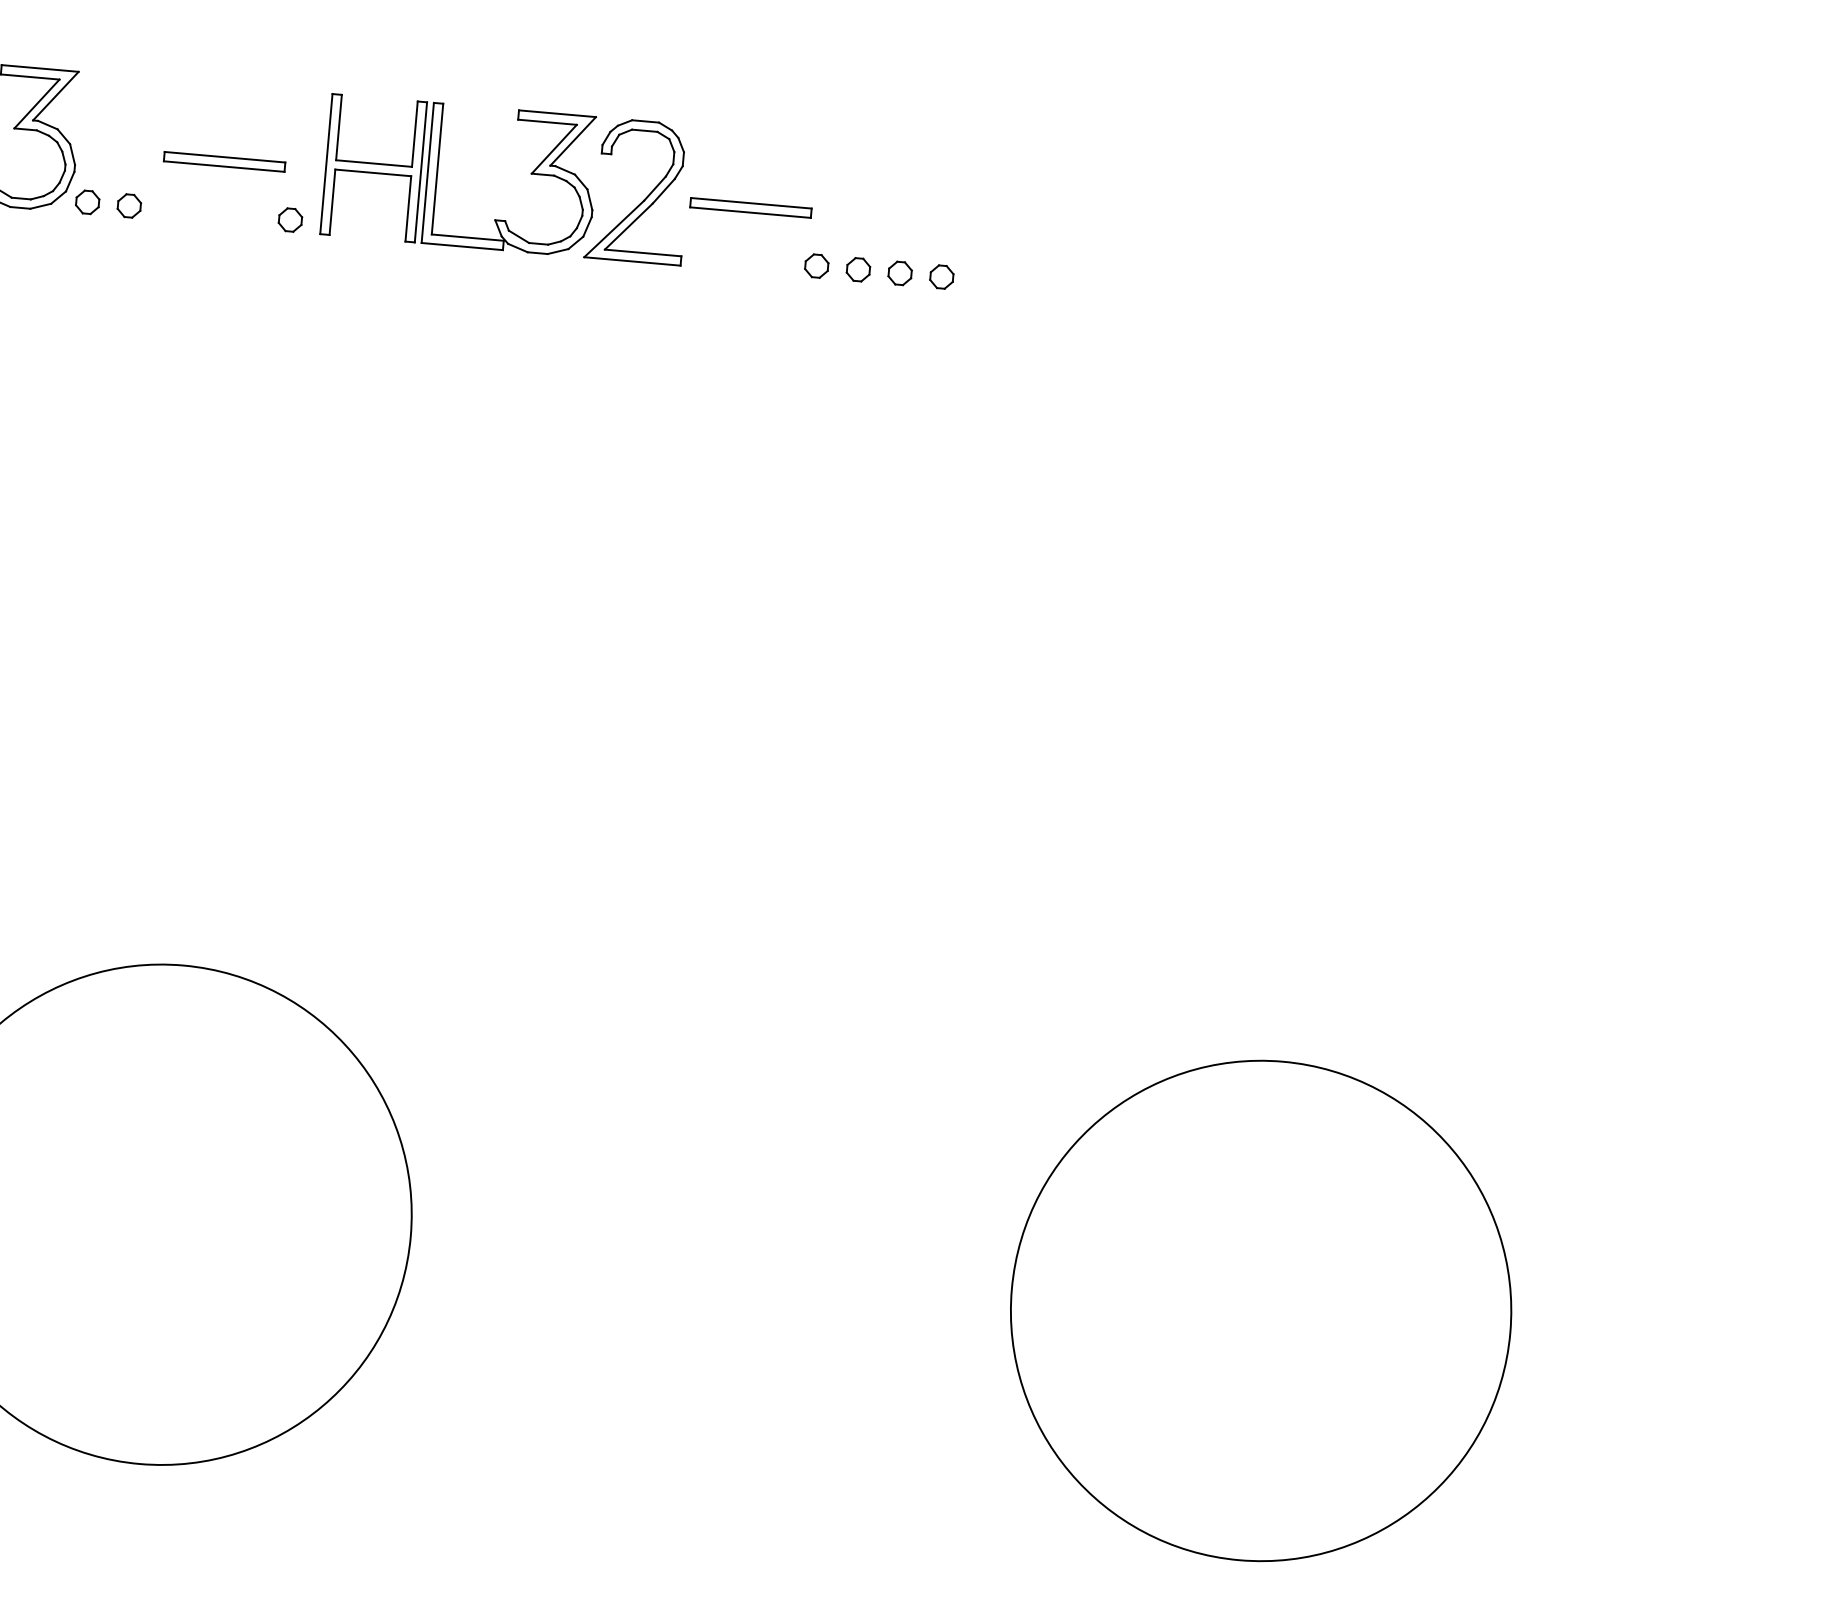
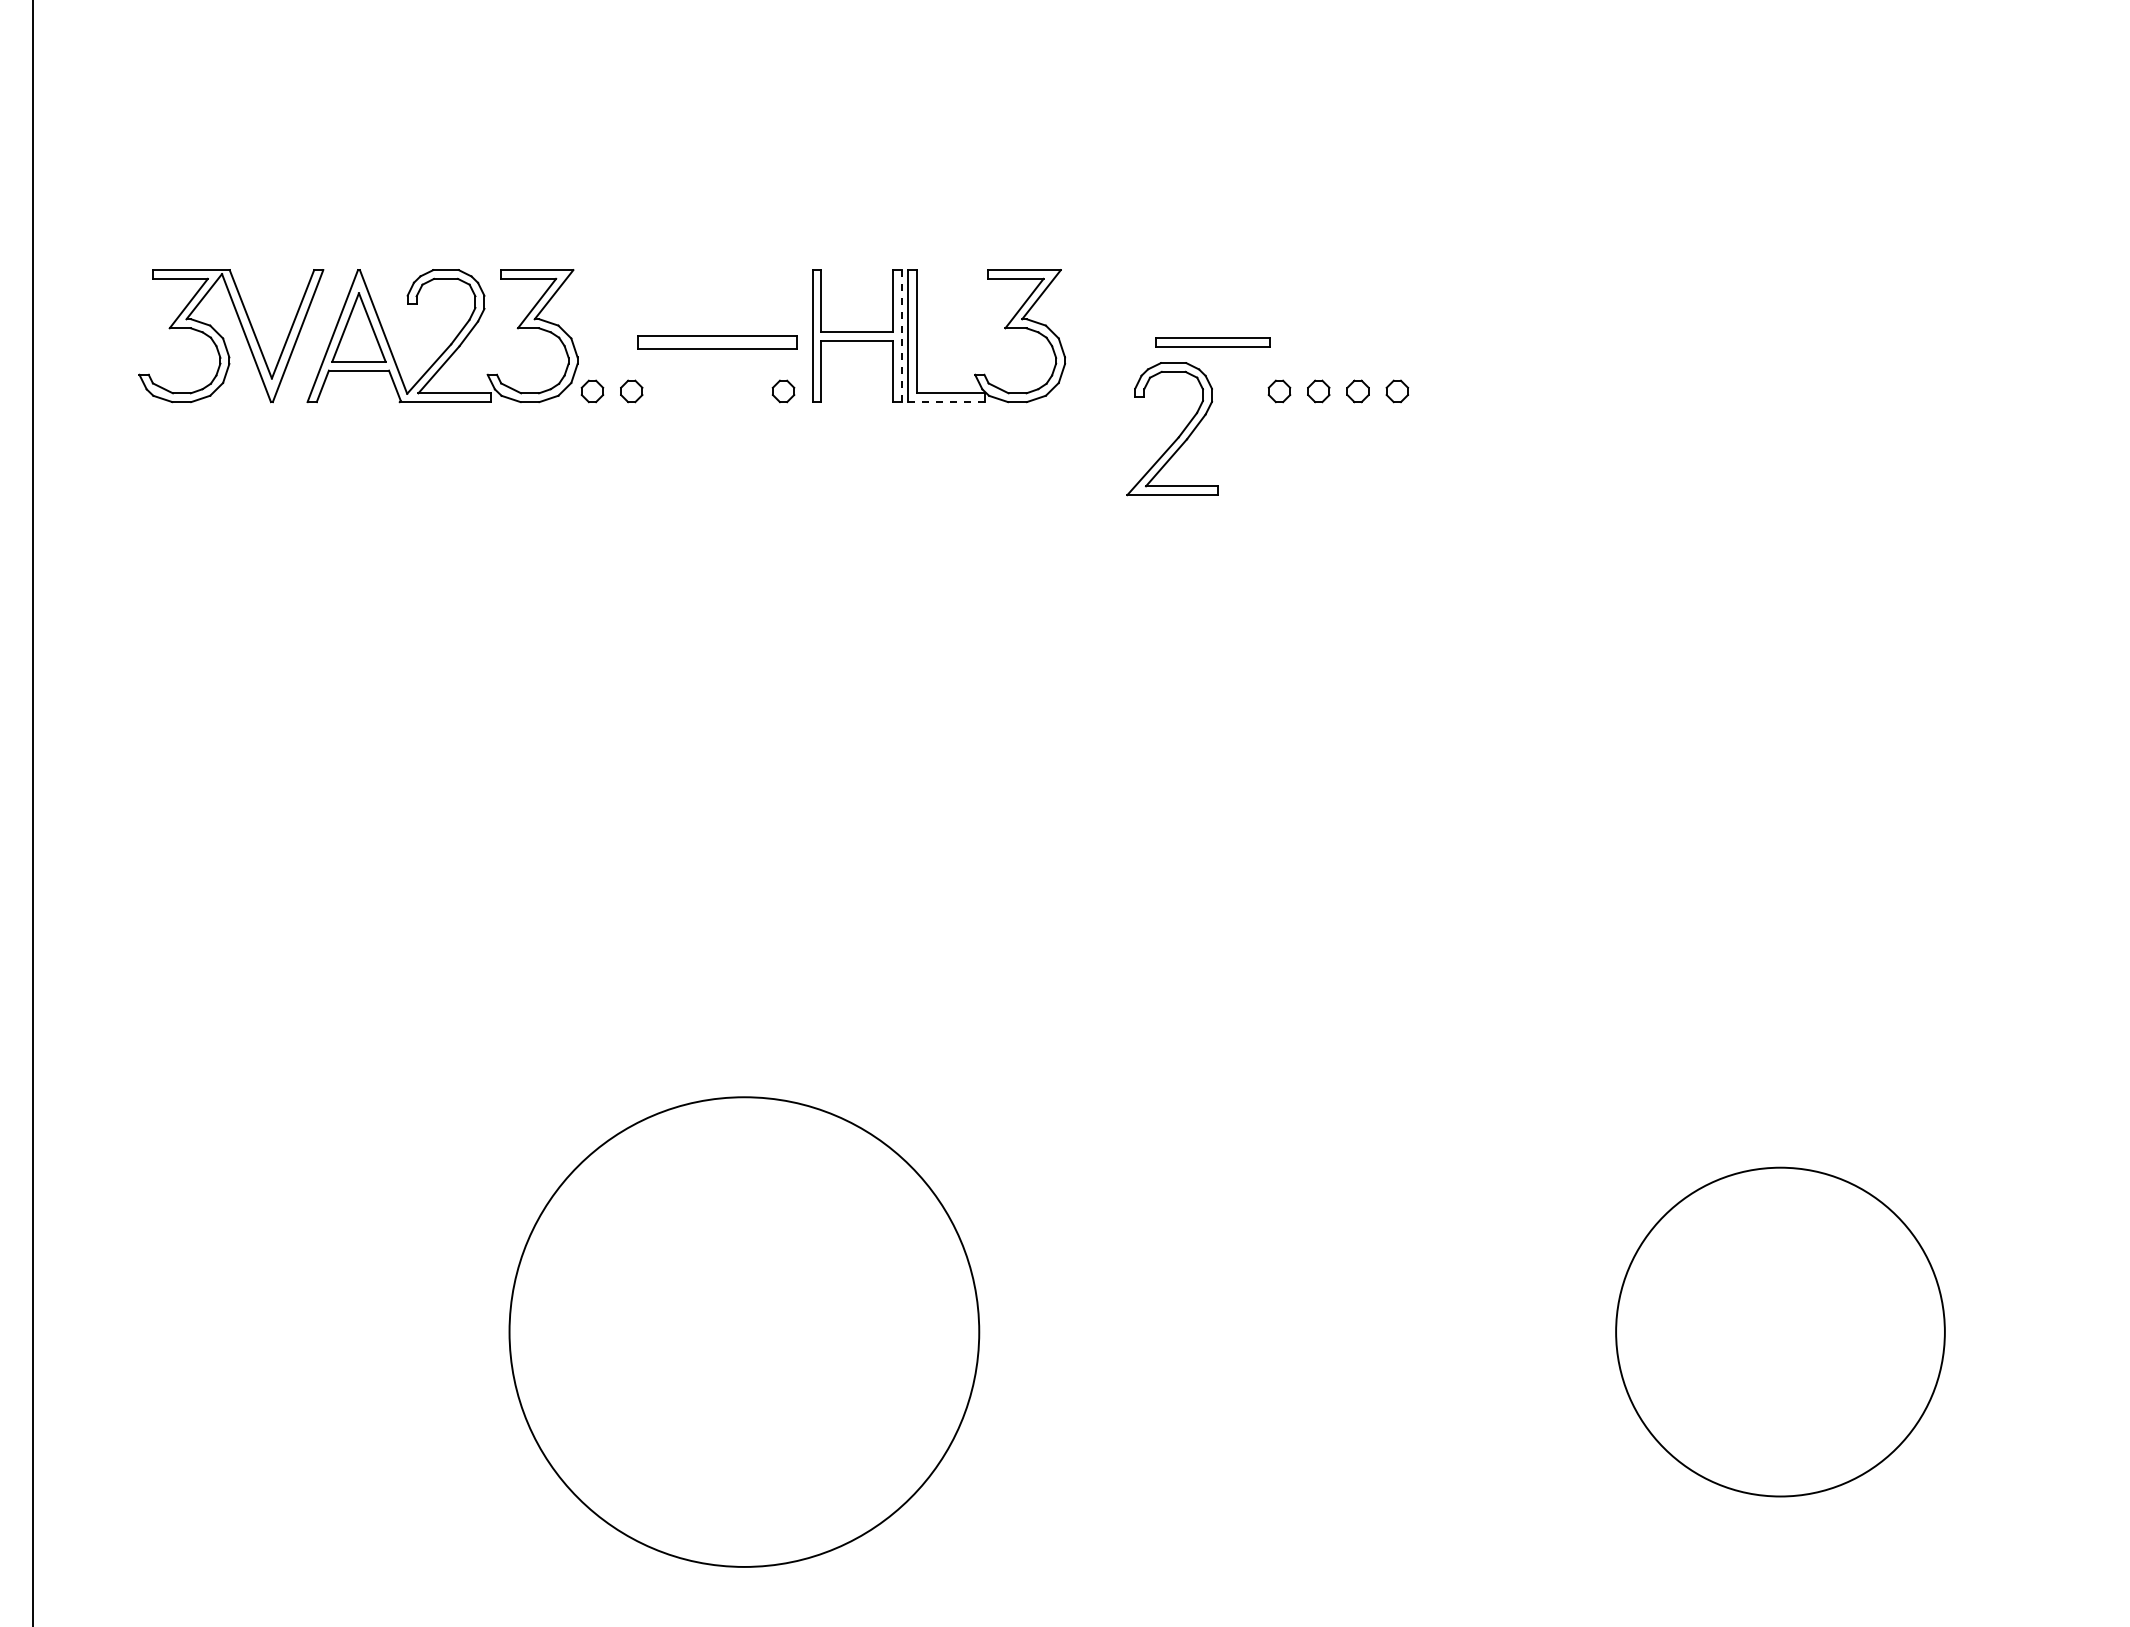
part: (223, 161) -> (716, 342), size x1.4
line: (420, 171) -> (901, 335), solid -> dashed
part: (645, 197) -> (1179, 434), moved
line: (462, 246) -> (946, 402), solid -> dashed
circle: (1261, 1310) -> (1780, 1331), size x0.7

